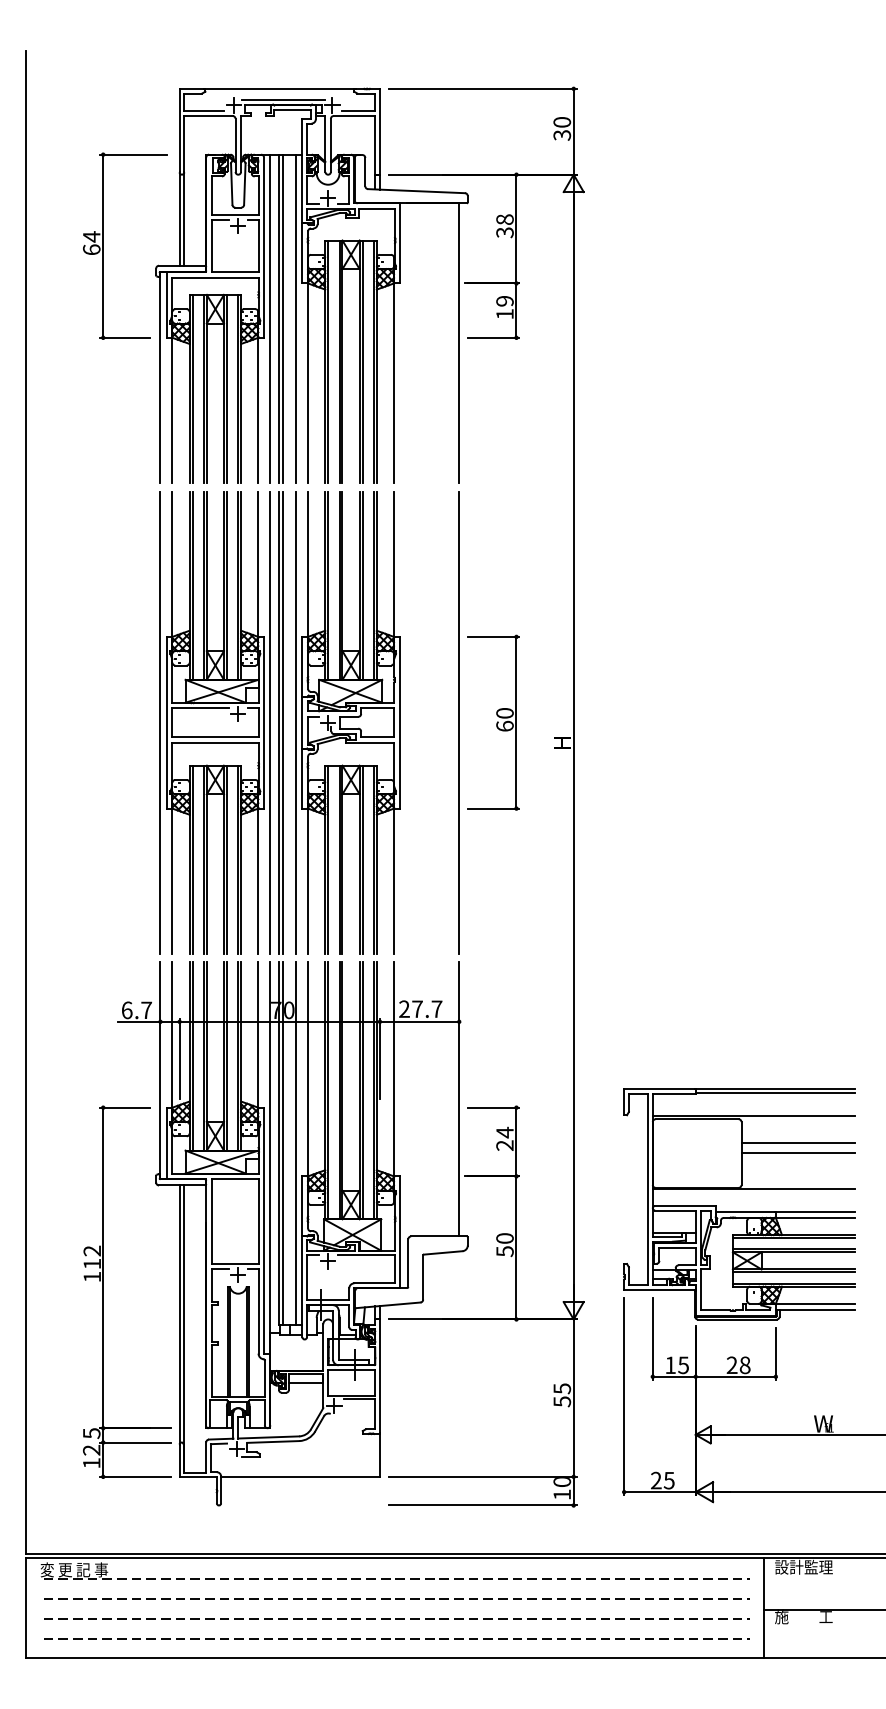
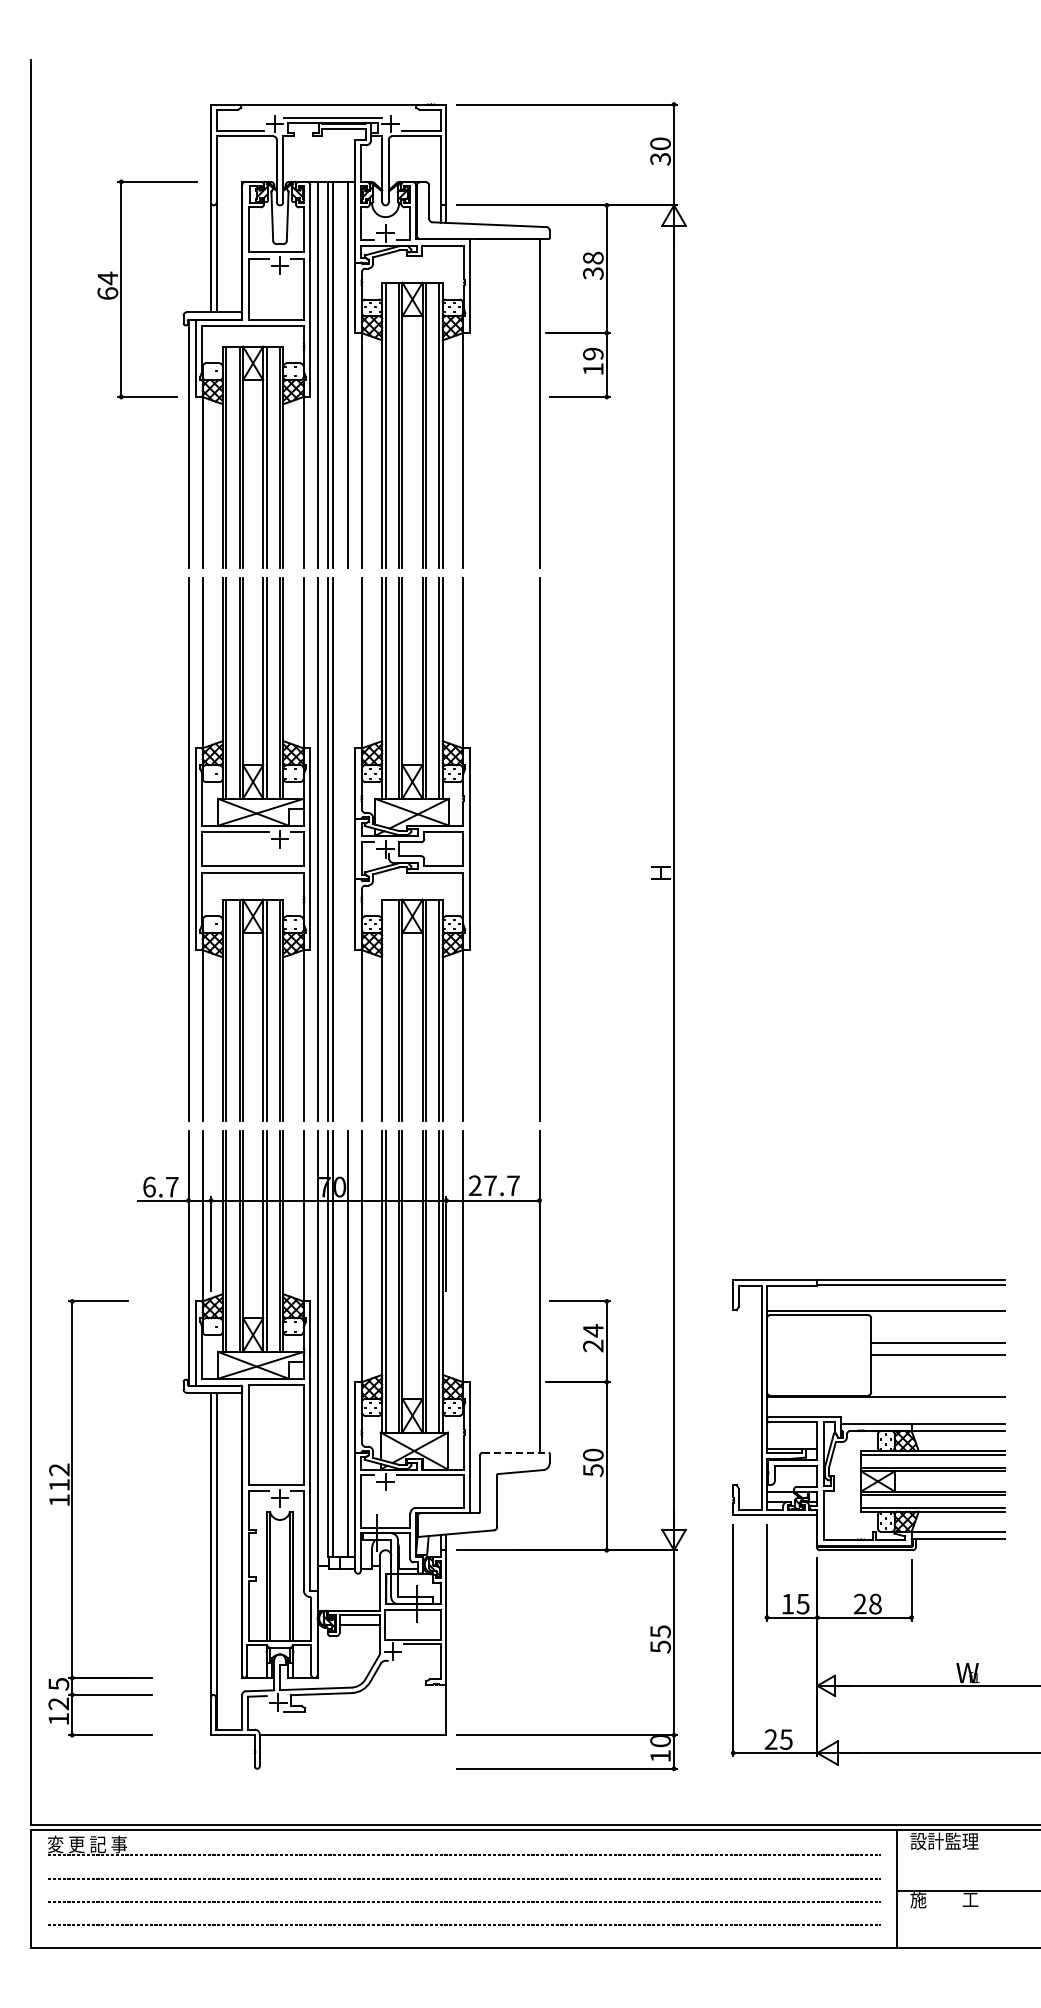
line: (295, 722) -> (347, 848), removed
part: (493, 722) -> (579, 849), removed
line: (328, 859) -> (385, 1009), removed
line: (438, 1236) -> (515, 1452), solid -> dashed
part: (103, 1292) -> (72, 1518), moved

